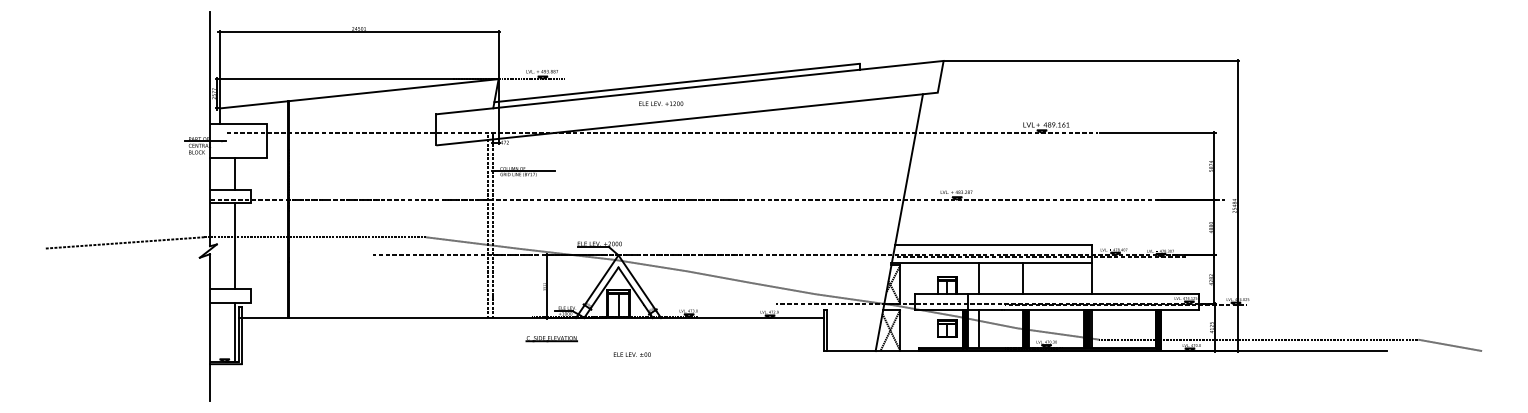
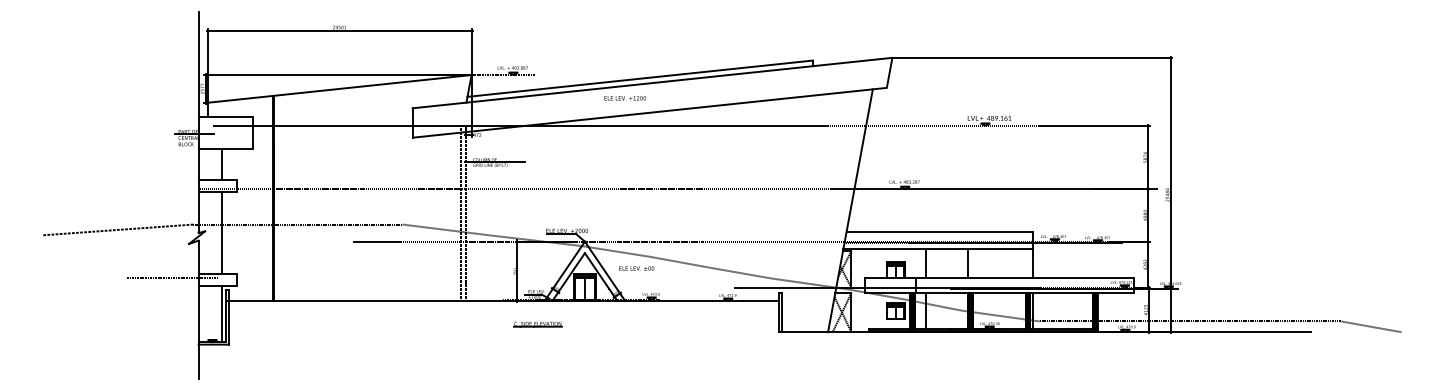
line: (182, 294) -> (172, 278), added
part: (551, 339) -> (537, 325), moved
text: (631, 354) -> (635, 268), moved

